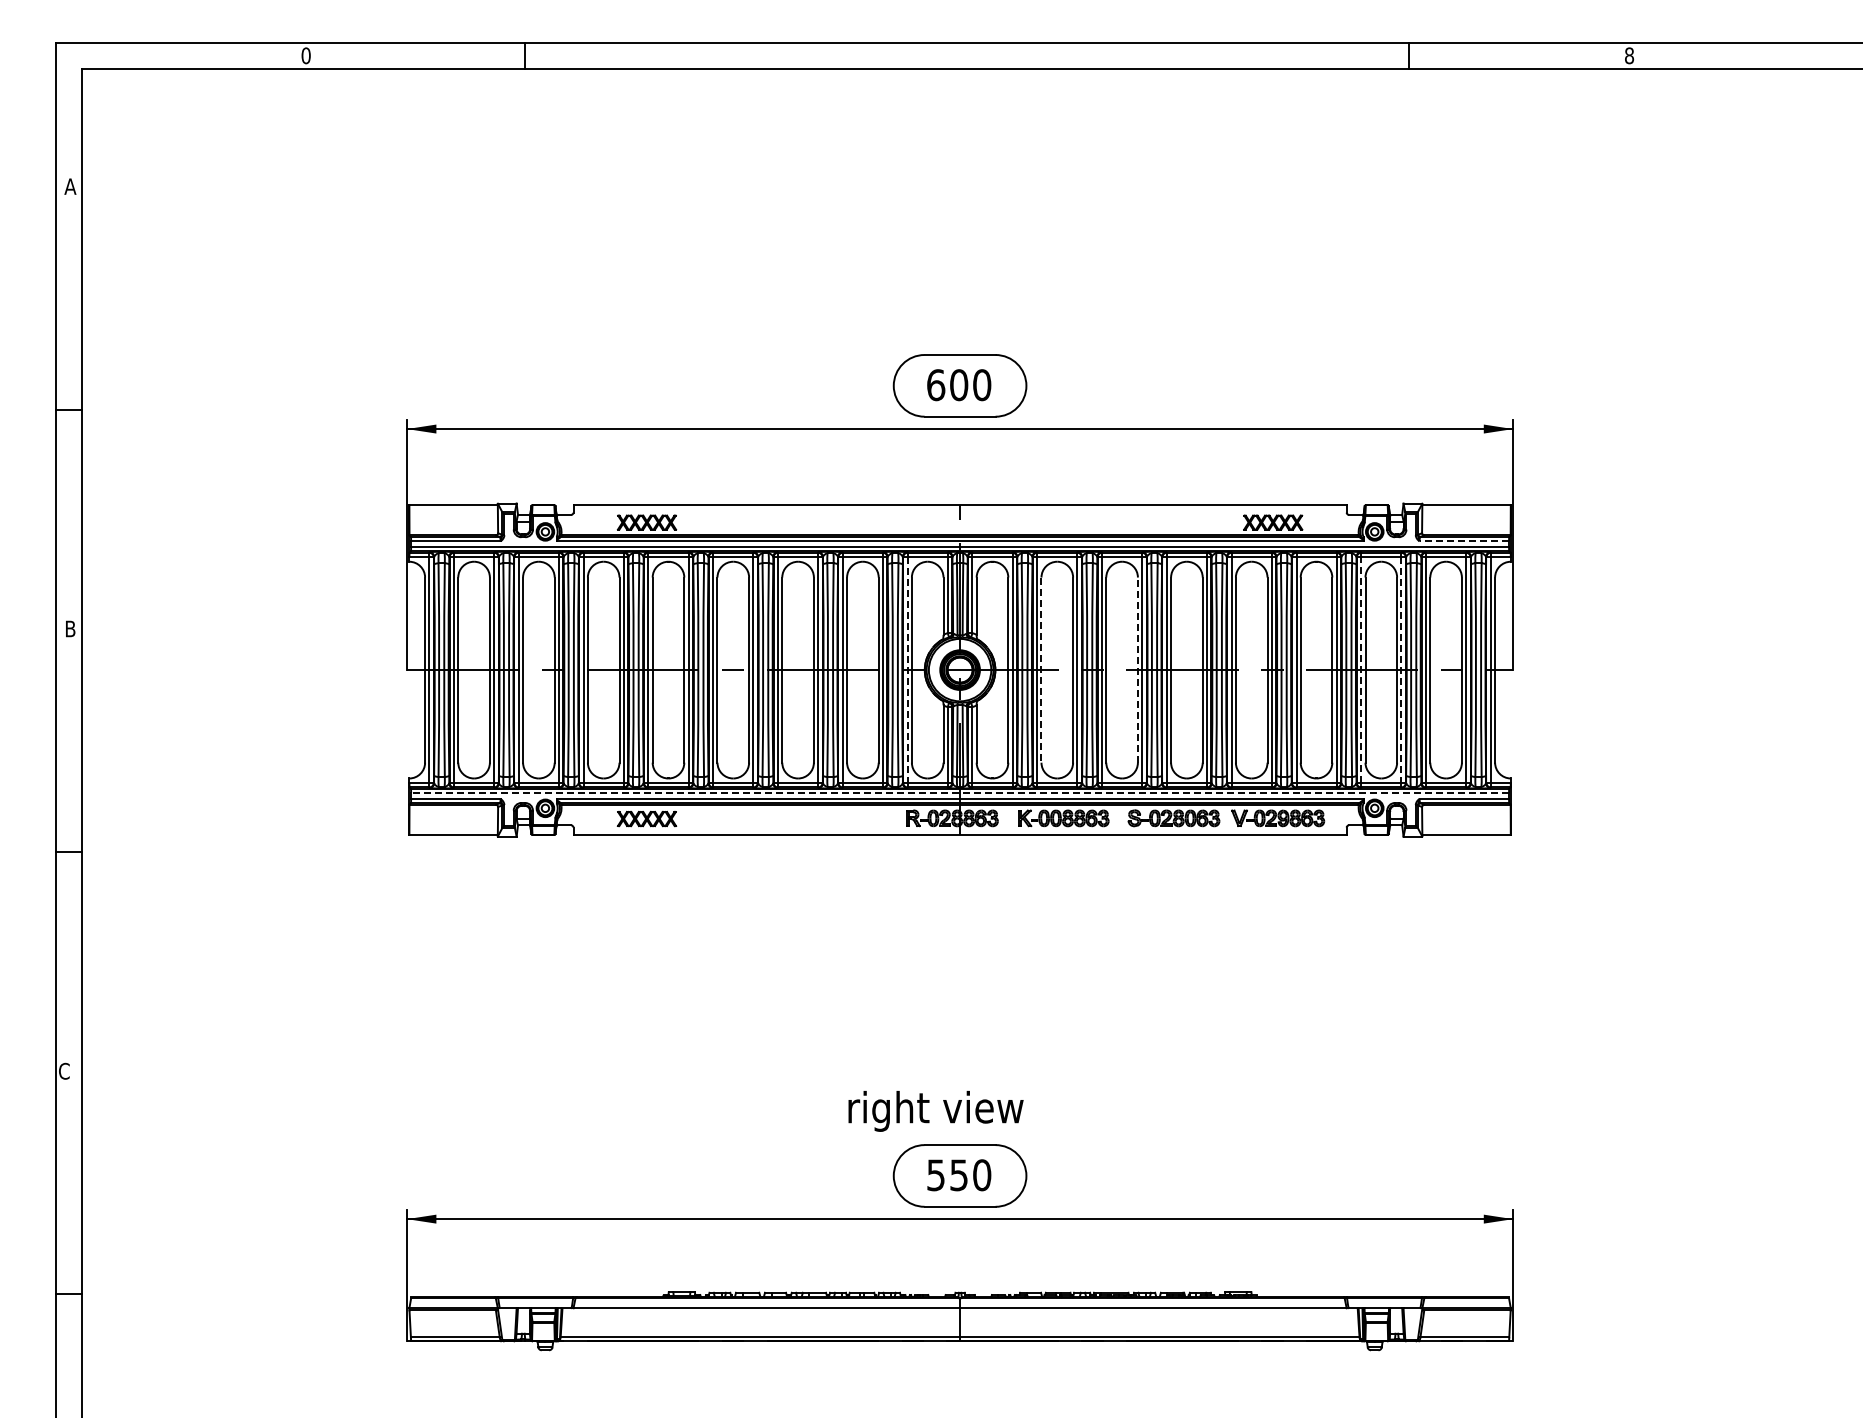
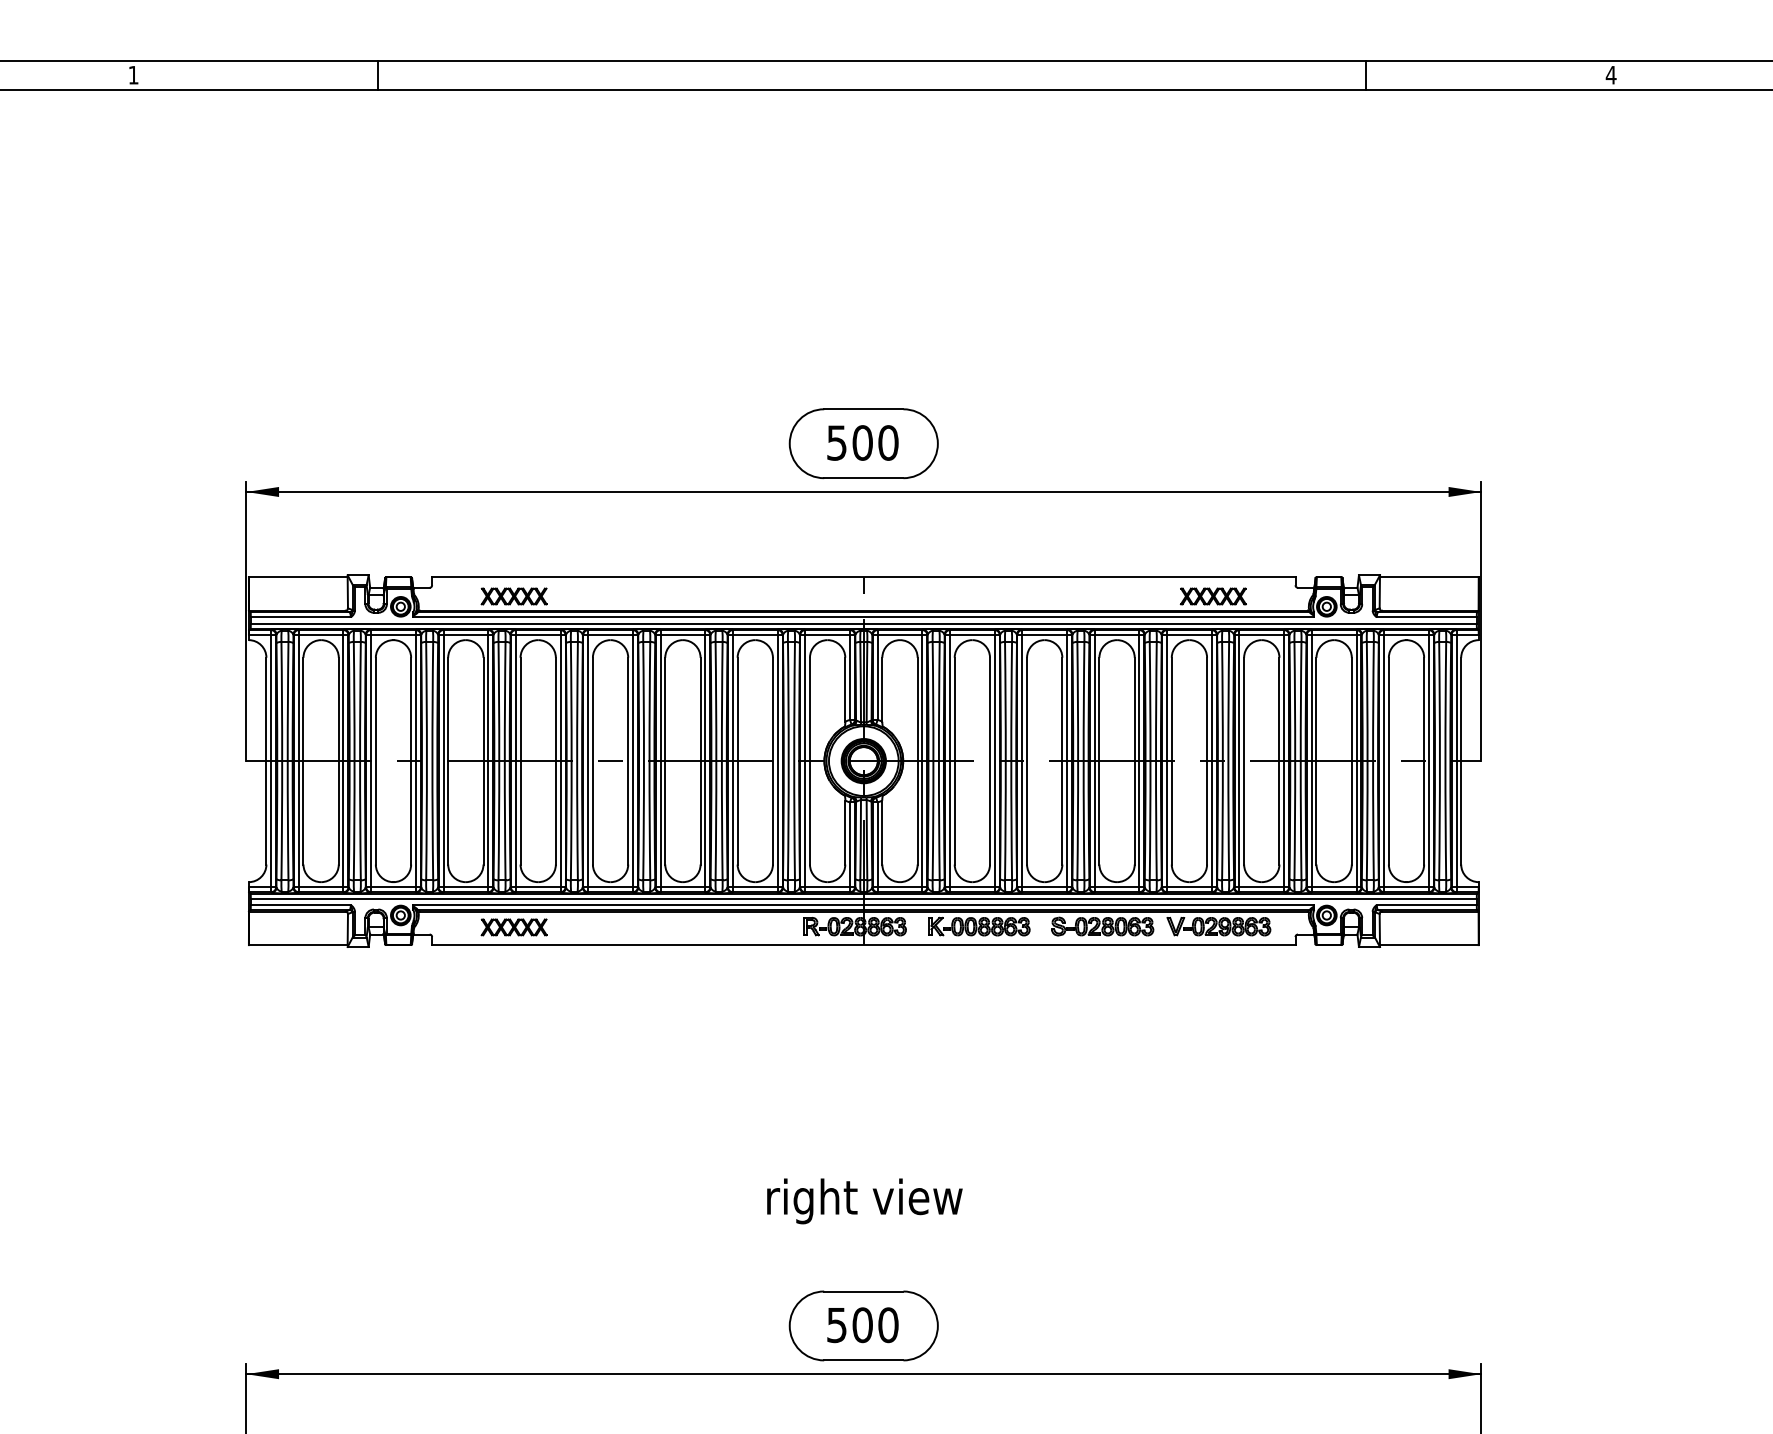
text: (305, 55) -> (132, 74), 0 -> 1
text: (1629, 55) -> (1611, 74), 8 -> 4
text: (936, 385) -> (837, 443), 600 -> 500
line: (1464, 541) -> (1427, 617), dashed -> solid
line: (907, 670) -> (805, 761), dashed -> solid
line: (1041, 670) -> (954, 761), dashed -> solid
line: (1137, 670) -> (1061, 761), dashed -> solid
line: (1361, 670) -> (1312, 761), dashed -> solid
line: (1401, 670) -> (1356, 761), dashed -> solid
line: (960, 793) -> (864, 898), dashed -> solid
text: (935, 1111) -> (864, 1201), moved
text: (959, 1175) -> (863, 1325), 550 -> 500

